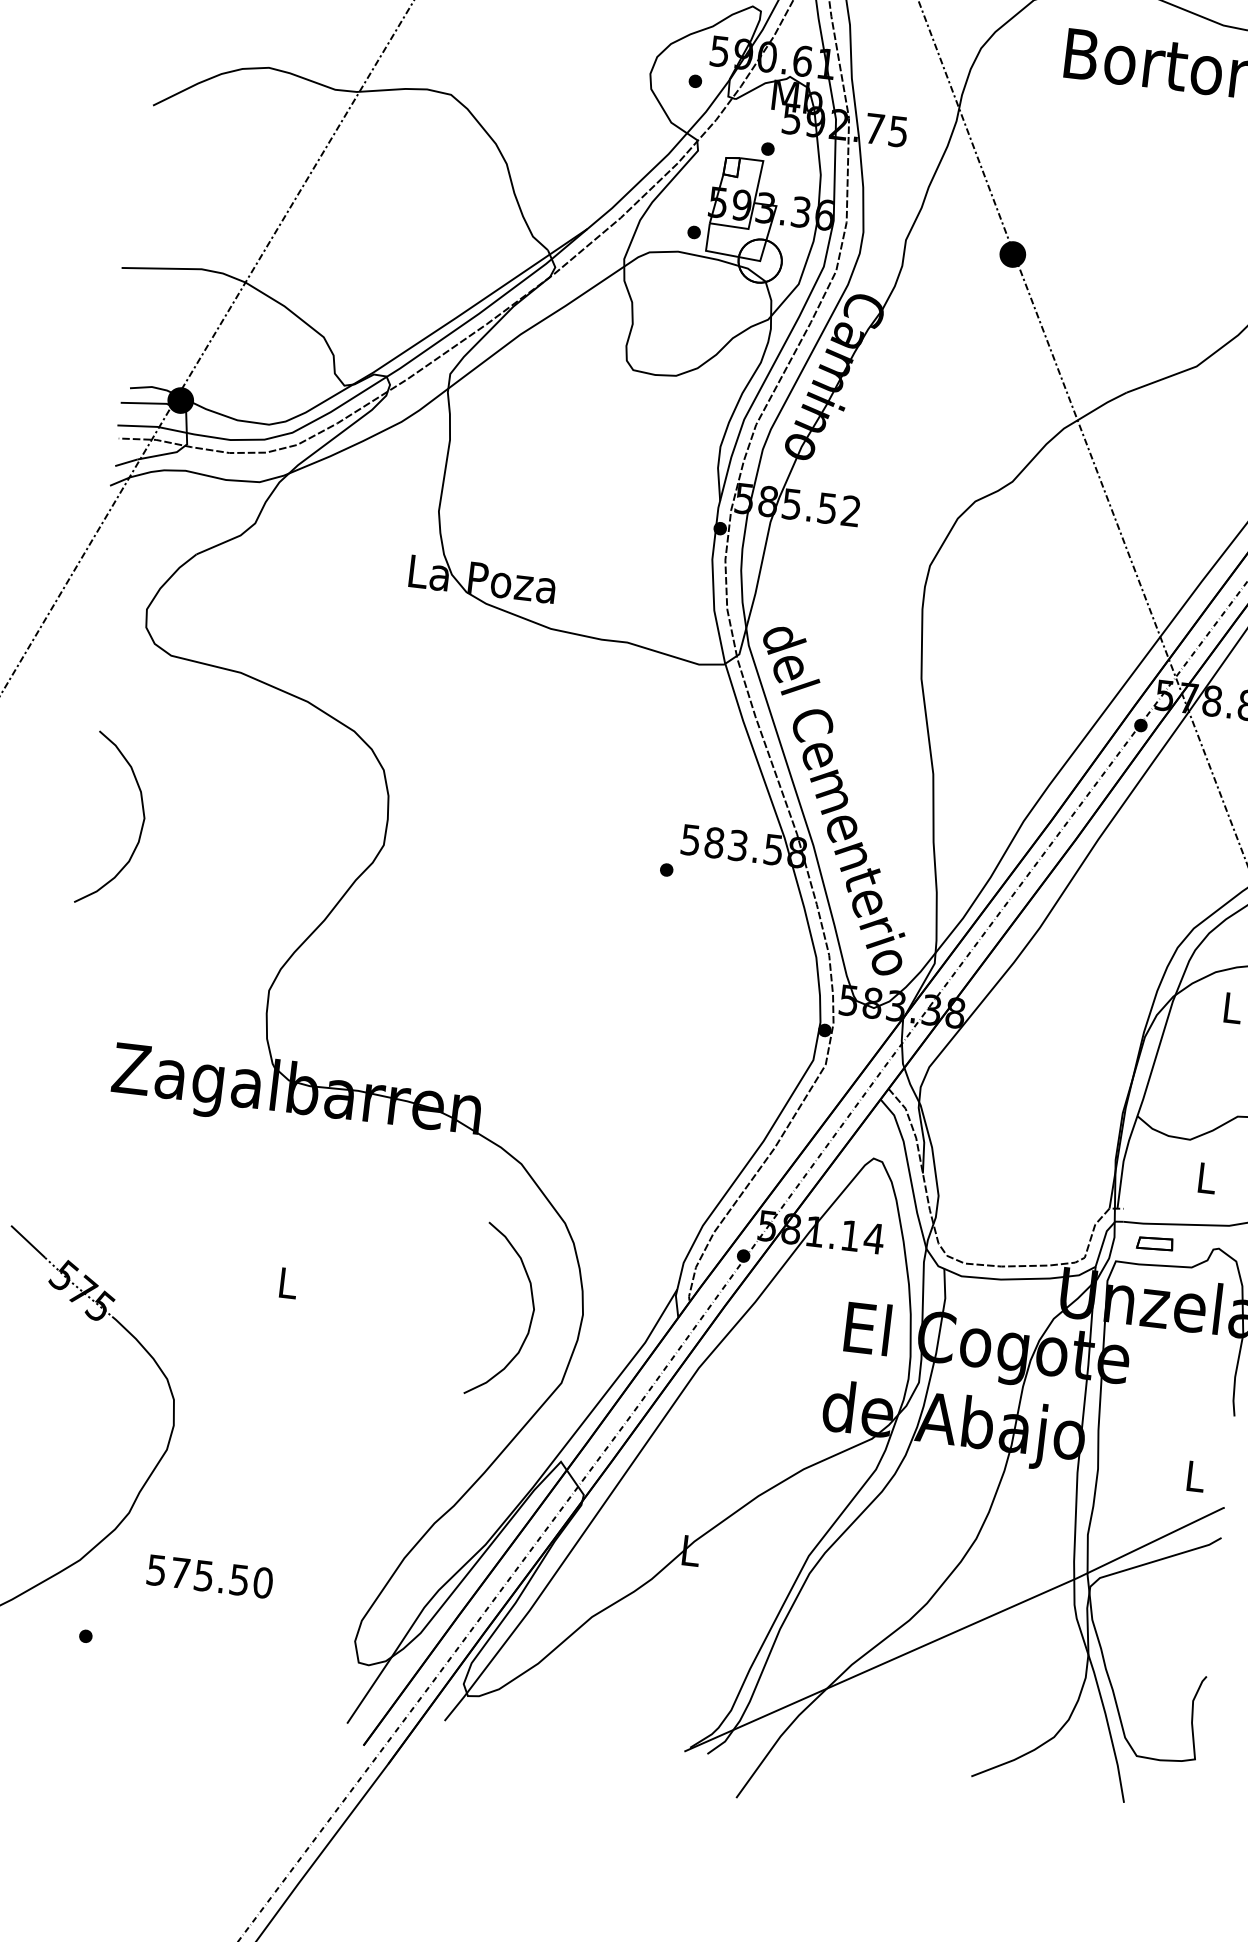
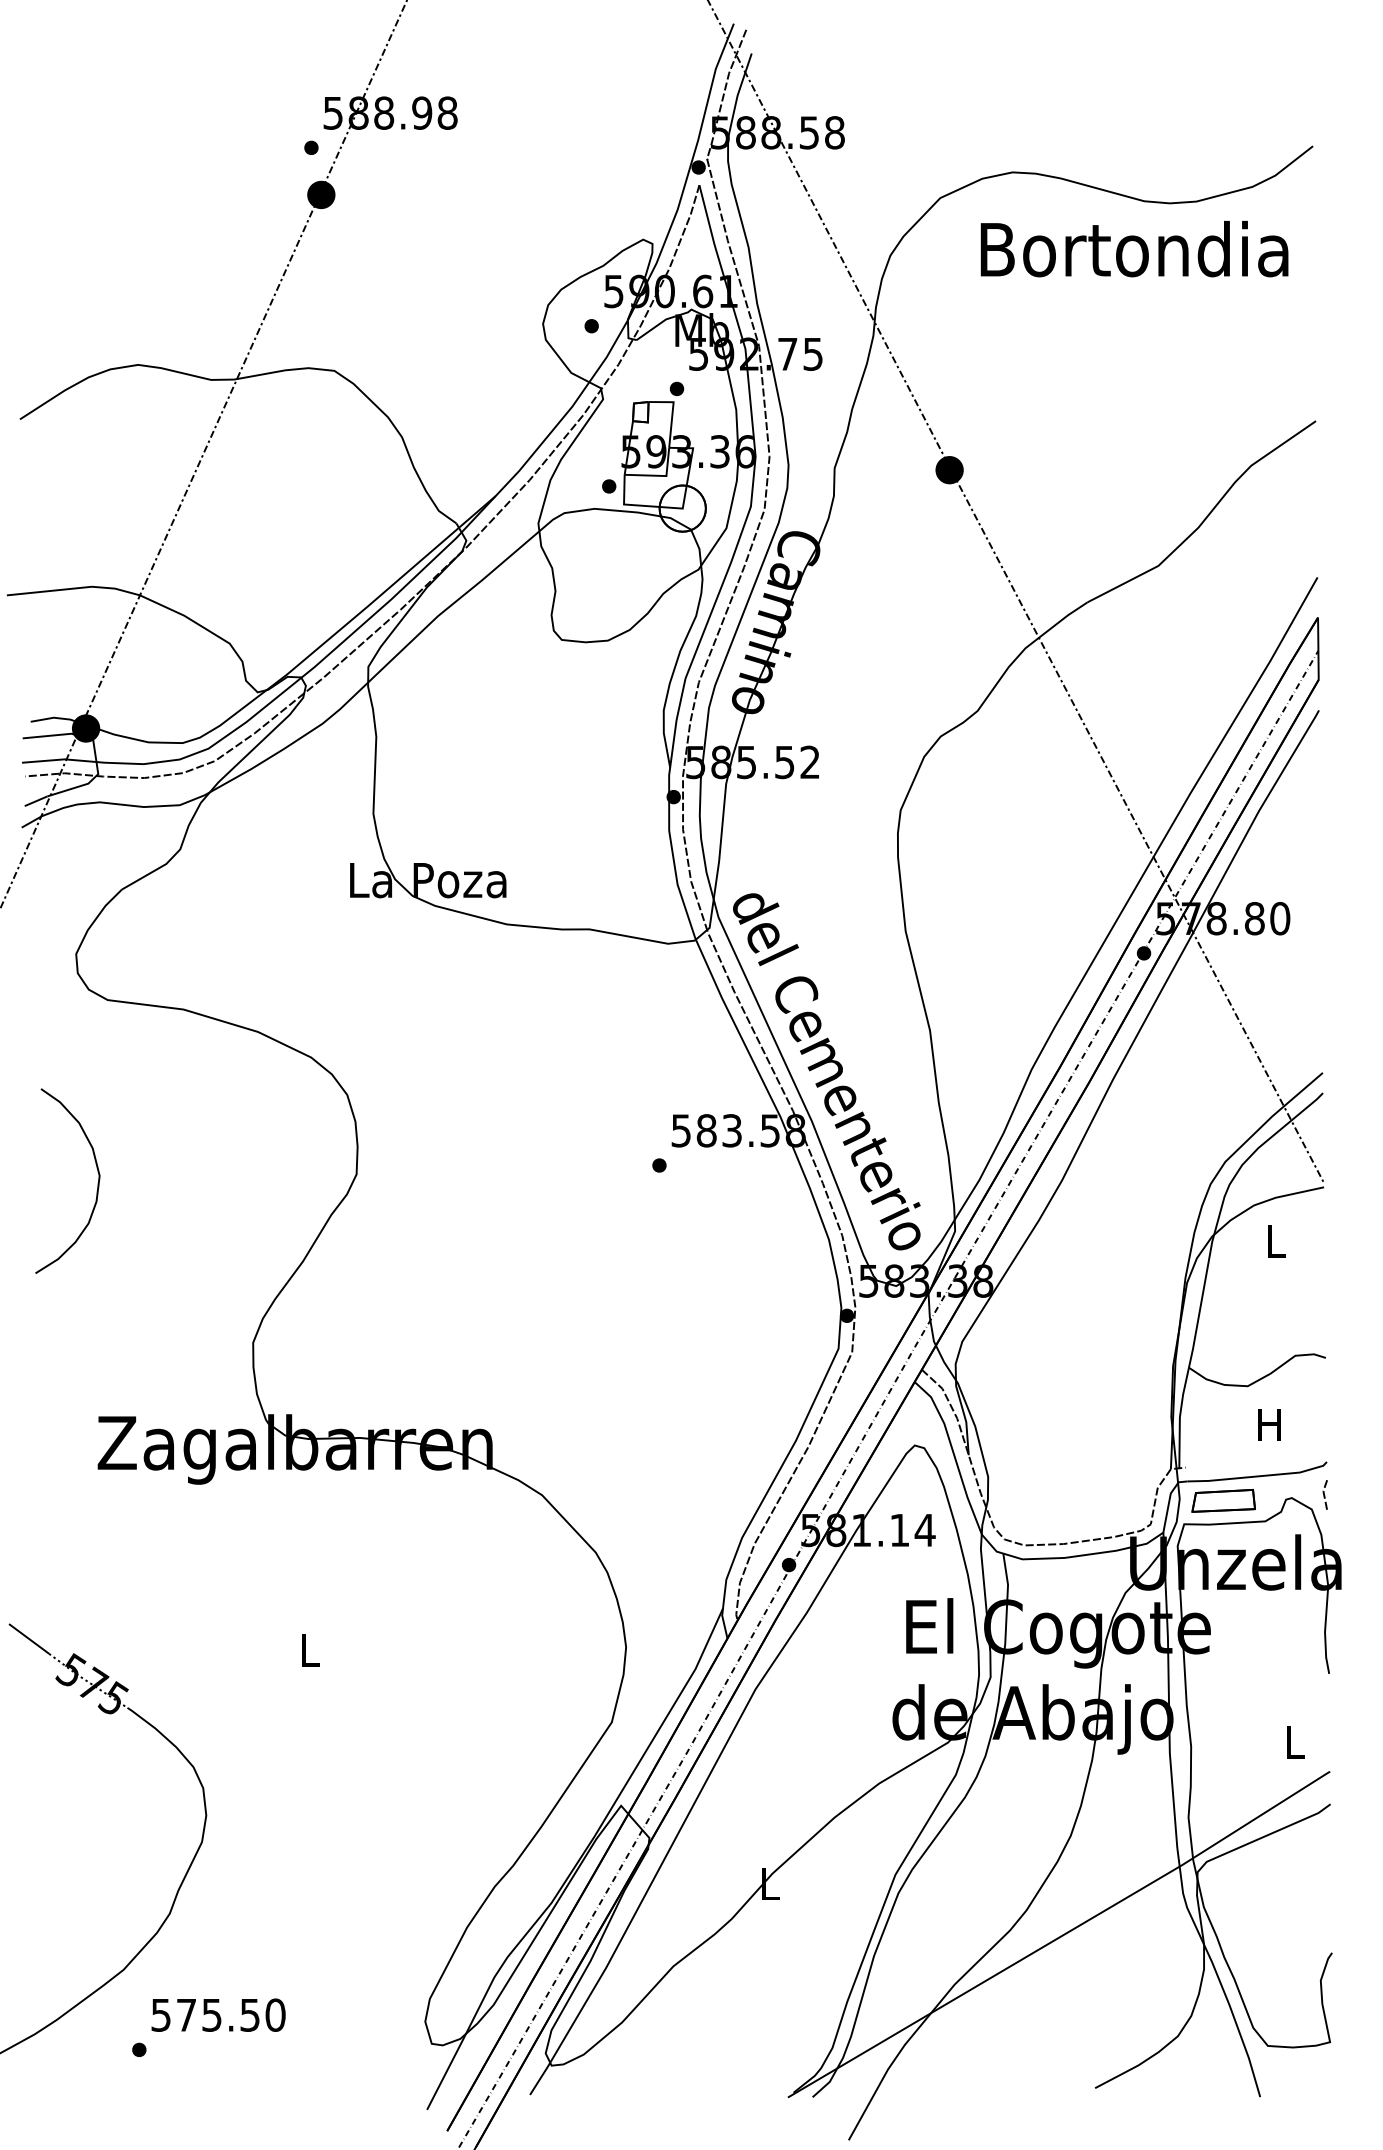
text: (1206, 1177) -> (1269, 1424), L -> H
part: (1155, 1243) -> (1223, 1500), size x1.67
curve: (531, 1316) -> (571, 1655), removed
text: (210, 1576) -> (218, 2014), moved

